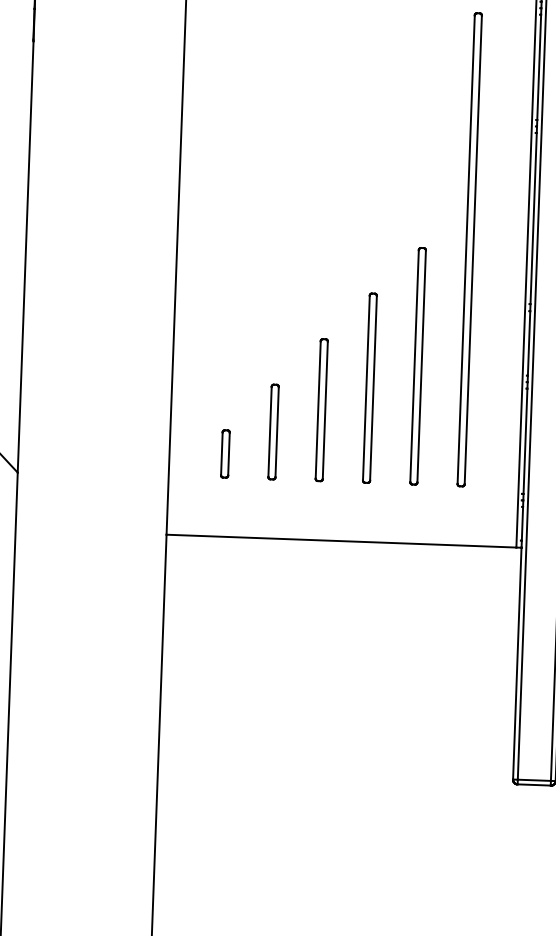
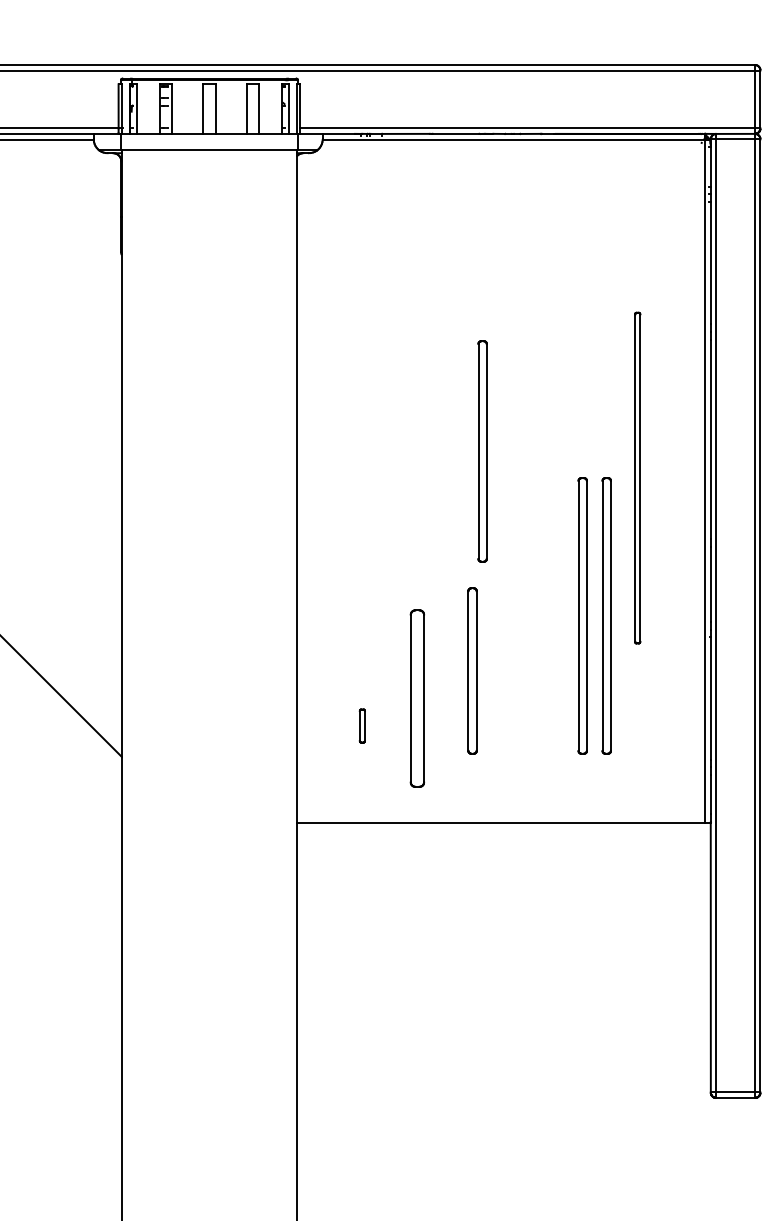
part: (469, 249) -> (637, 477), size x0.6
part: (438, 366) -> (606, 615), added
part: (369, 388) -> (482, 451), moved
part: (273, 432) -> (417, 698), size x1.6
part: (225, 453) -> (362, 725), size x0.6

